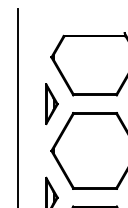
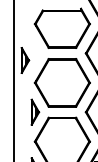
part: (52, 104) -> (25, 60), moved

